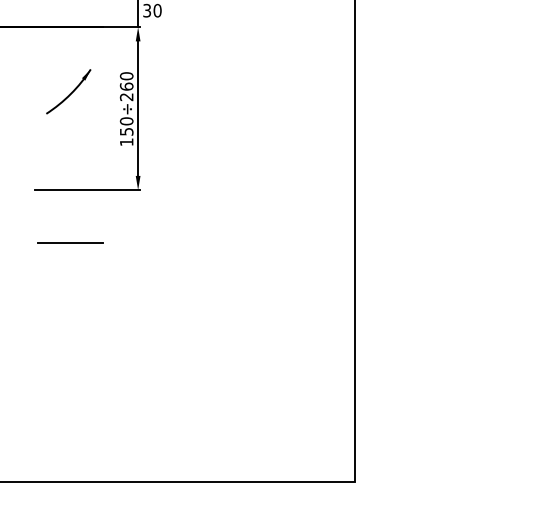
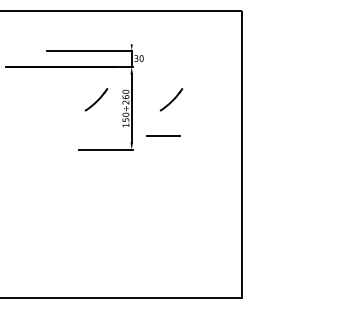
part: (216, 91) -> (171, 99), added
line: (70, 242) -> (163, 135), moved

